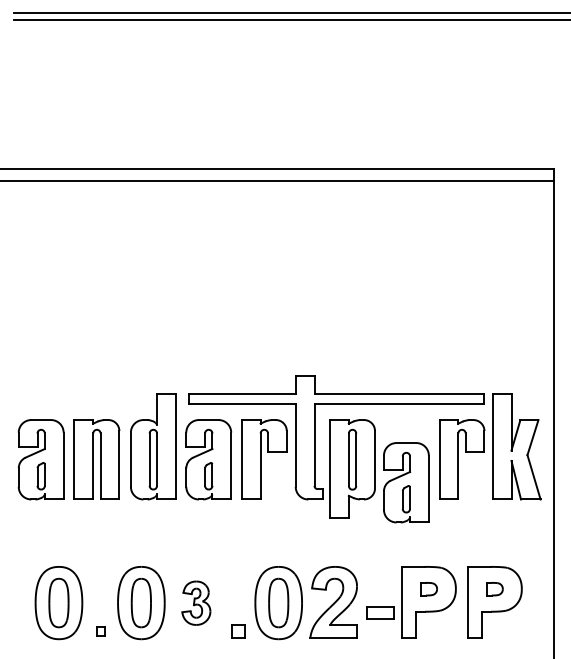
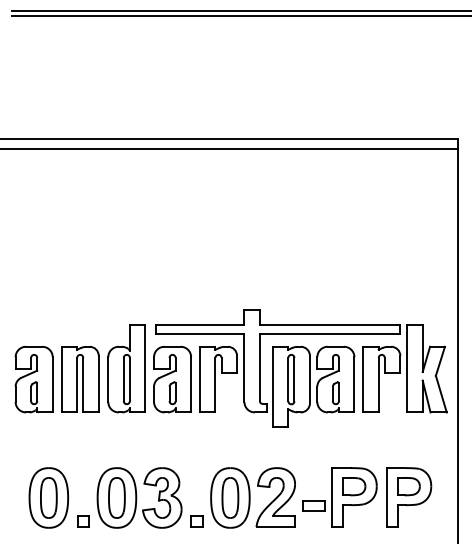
part: (406, 482) -> (335, 379), moved
part: (429, 588) -> (354, 485), size x1.67
part: (494, 588) -> (408, 485), size x1.67
part: (196, 603) -> (162, 498), size x1.67
part: (100, 631) -> (83, 521), size x1.67

